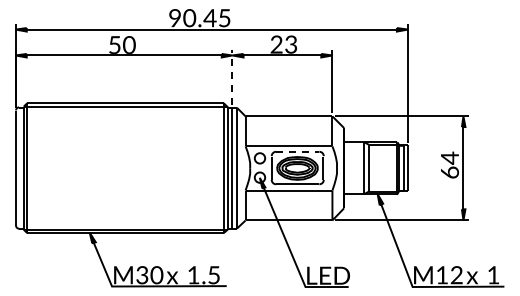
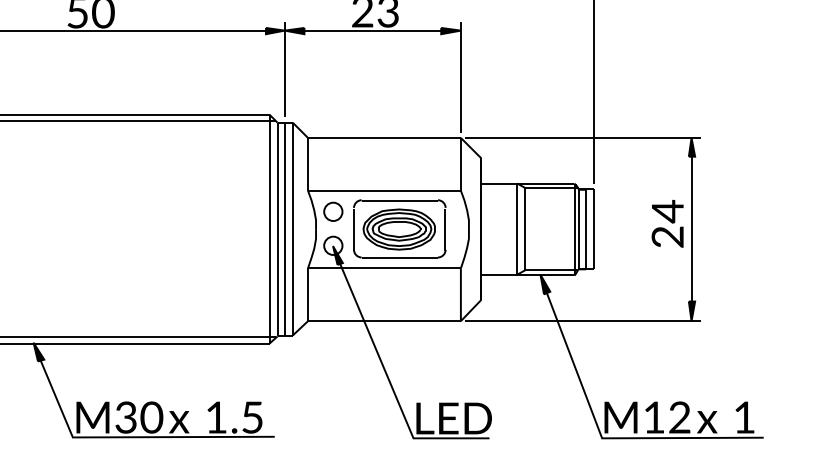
line: (232, 77) -> (284, 69), dashed -> solid
line: (297, 151) -> (399, 199), dashed -> solid
text: (449, 172) -> (667, 236), 64 -> 24

